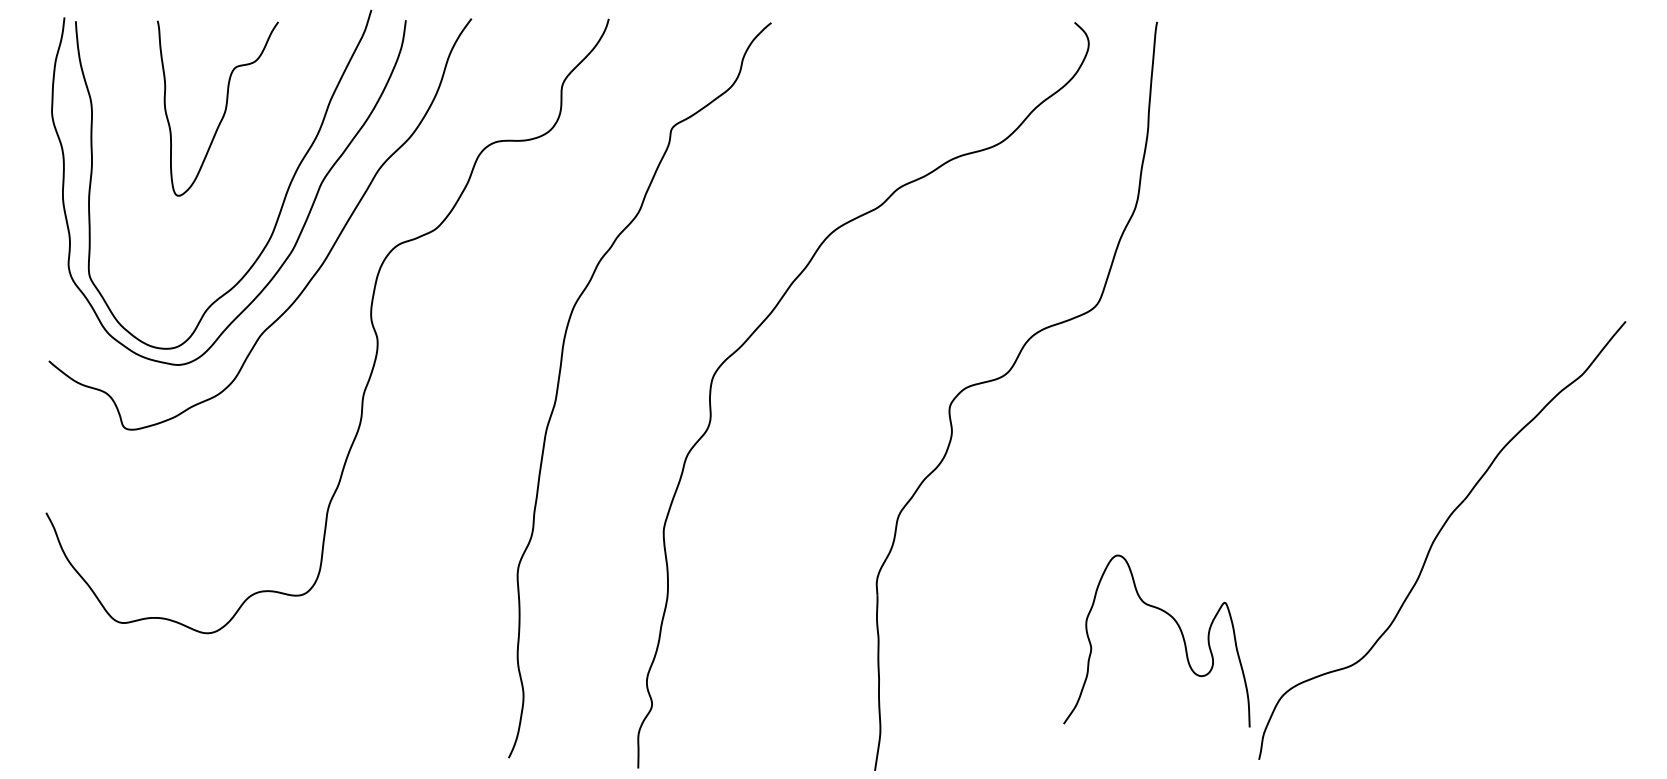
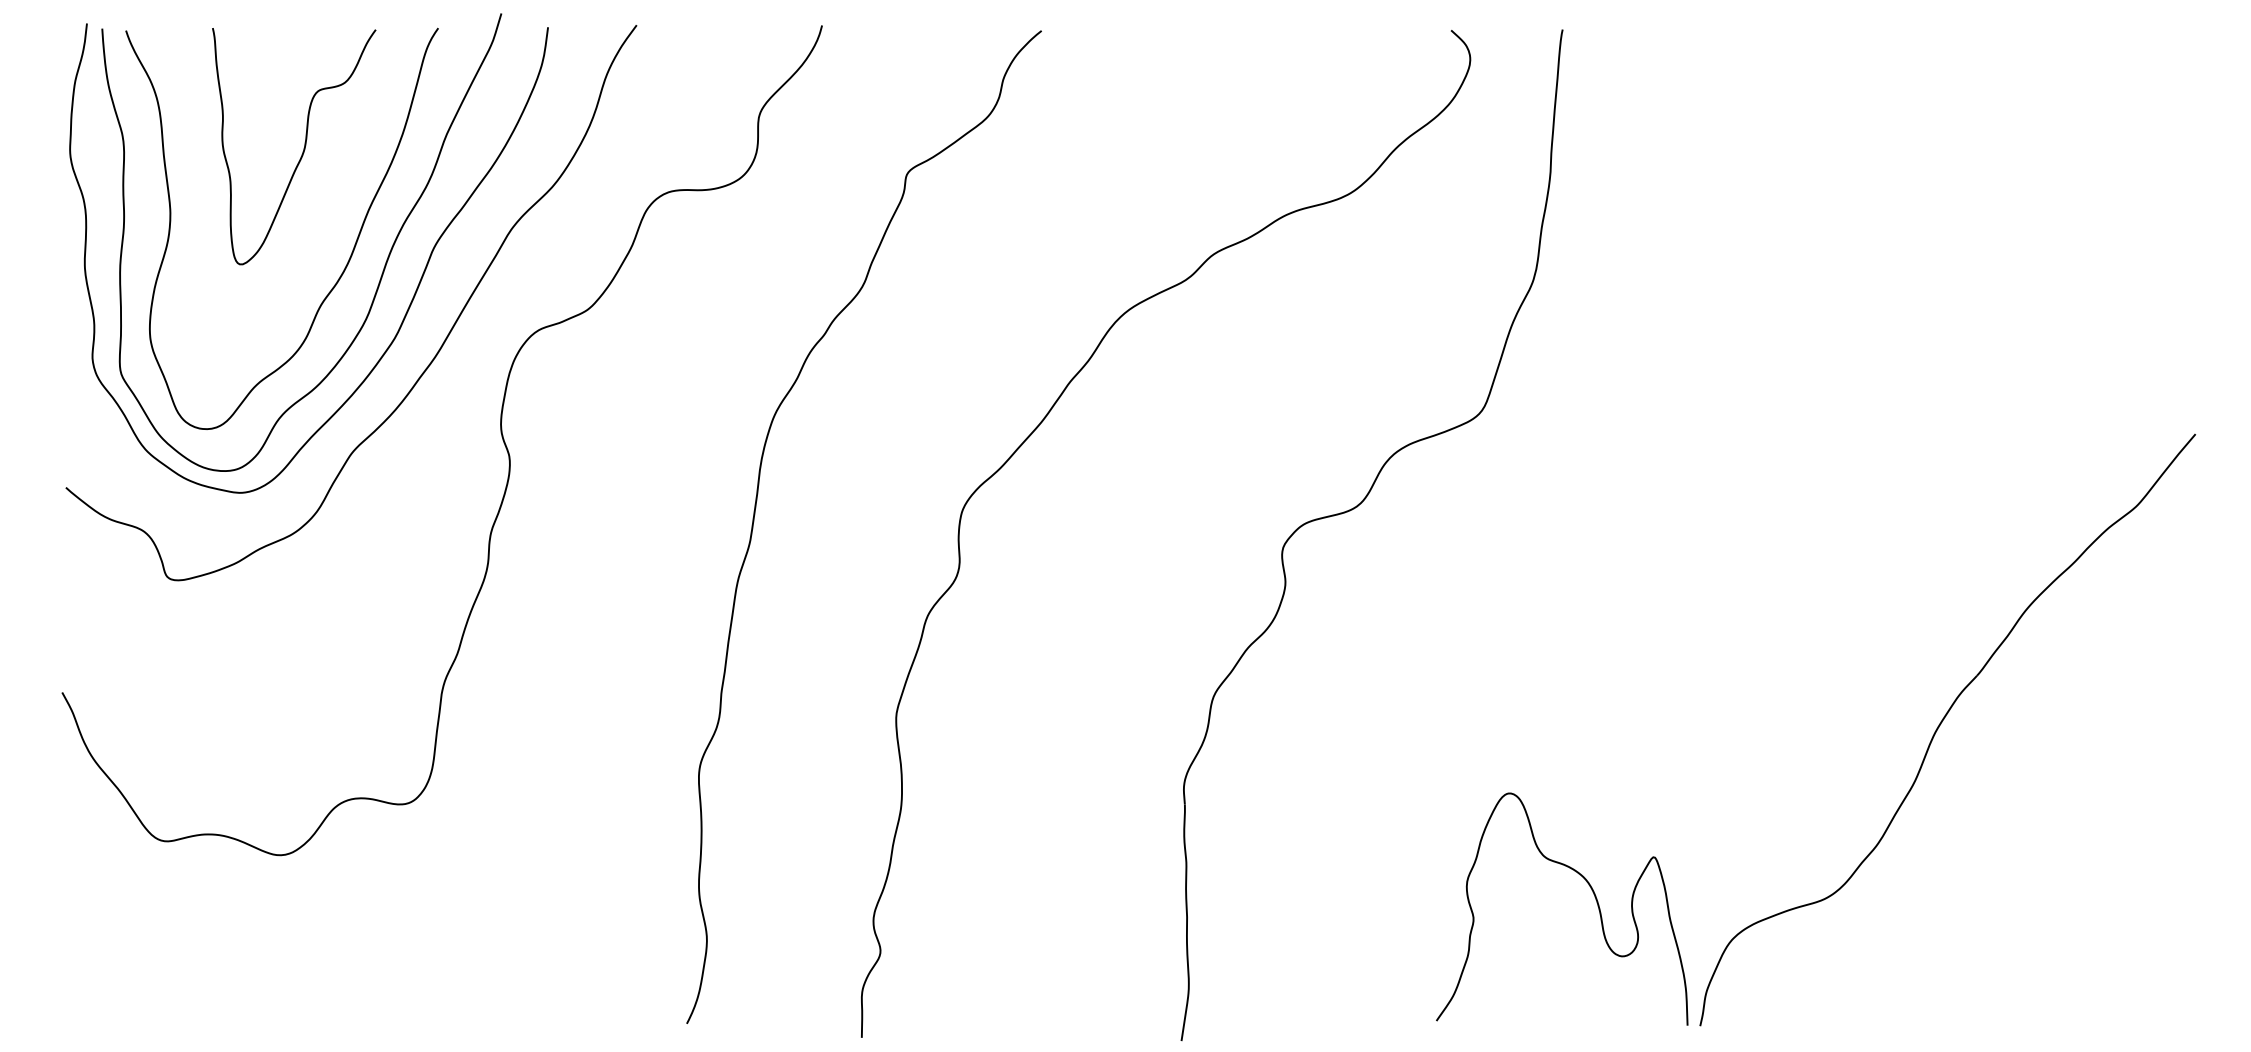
curve: (257, 192) -> (347, 259), added
curve: (1180, 632) -> (1594, 897), moved

